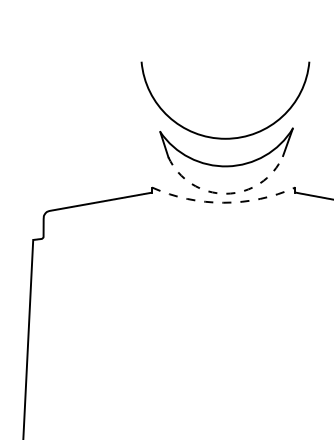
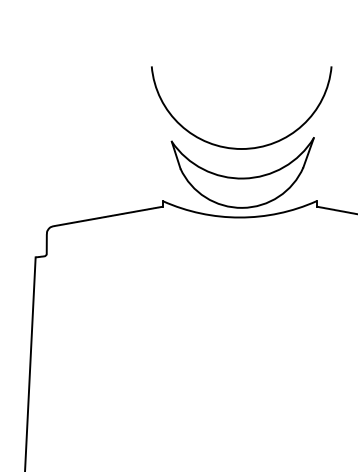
arc: (226, 193) -> (242, 207), dashed -> solid
arc: (223, 202) -> (239, 217), dashed -> solid

